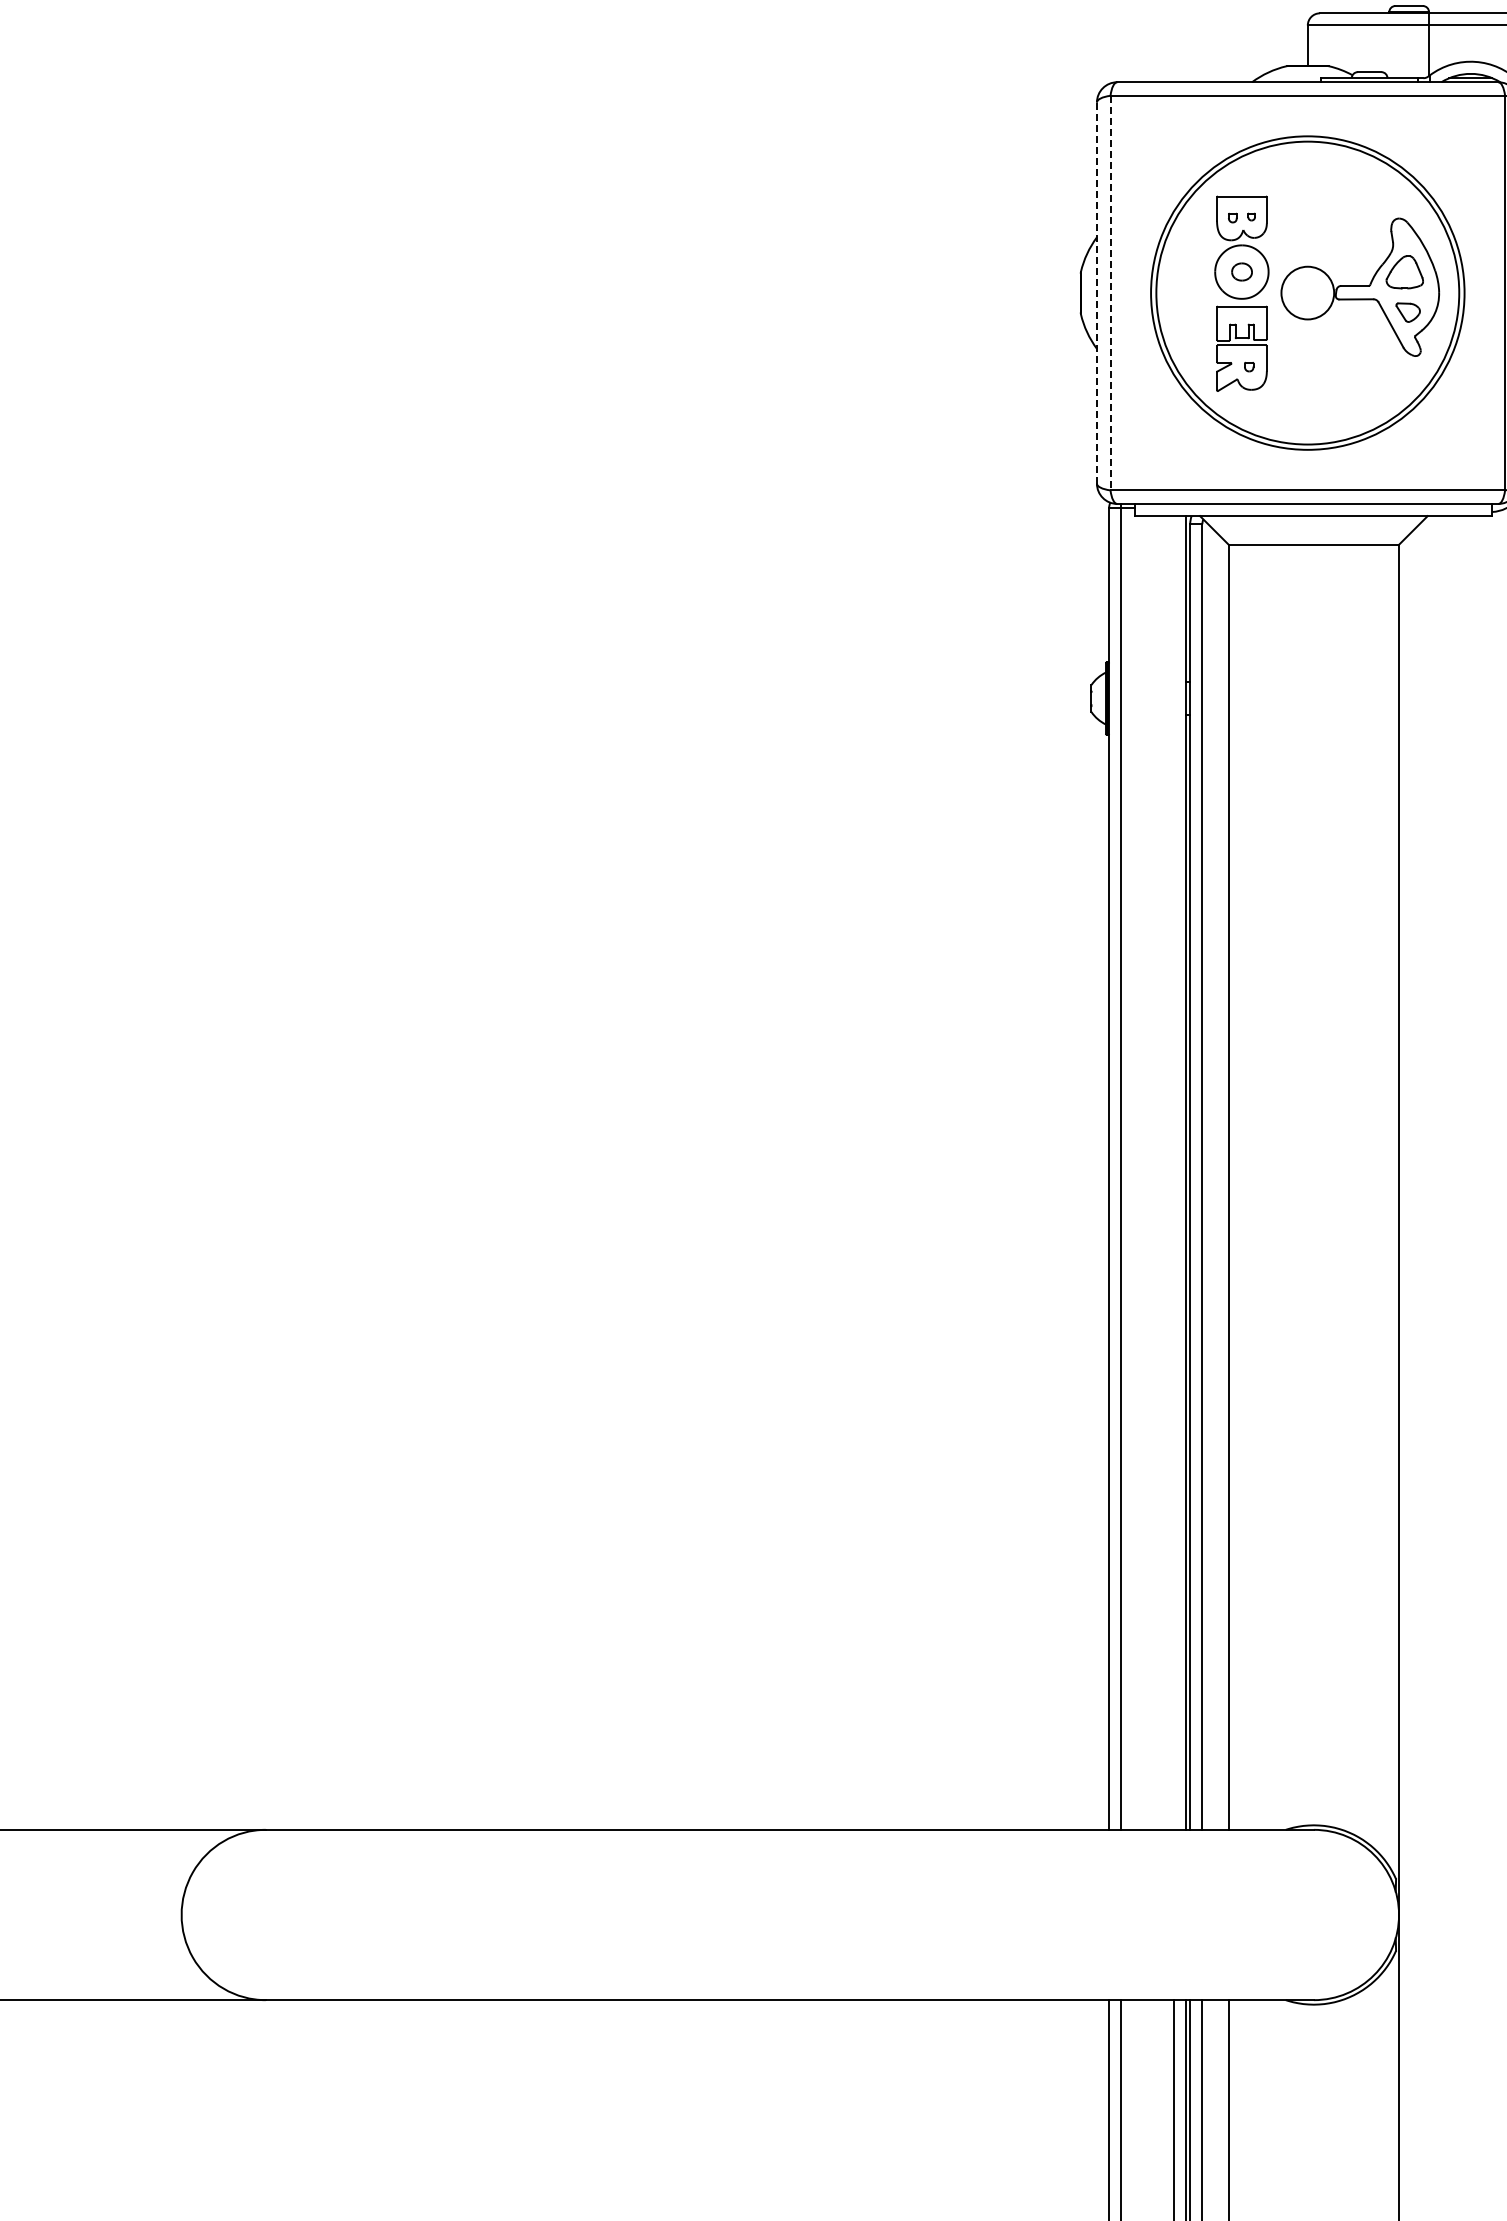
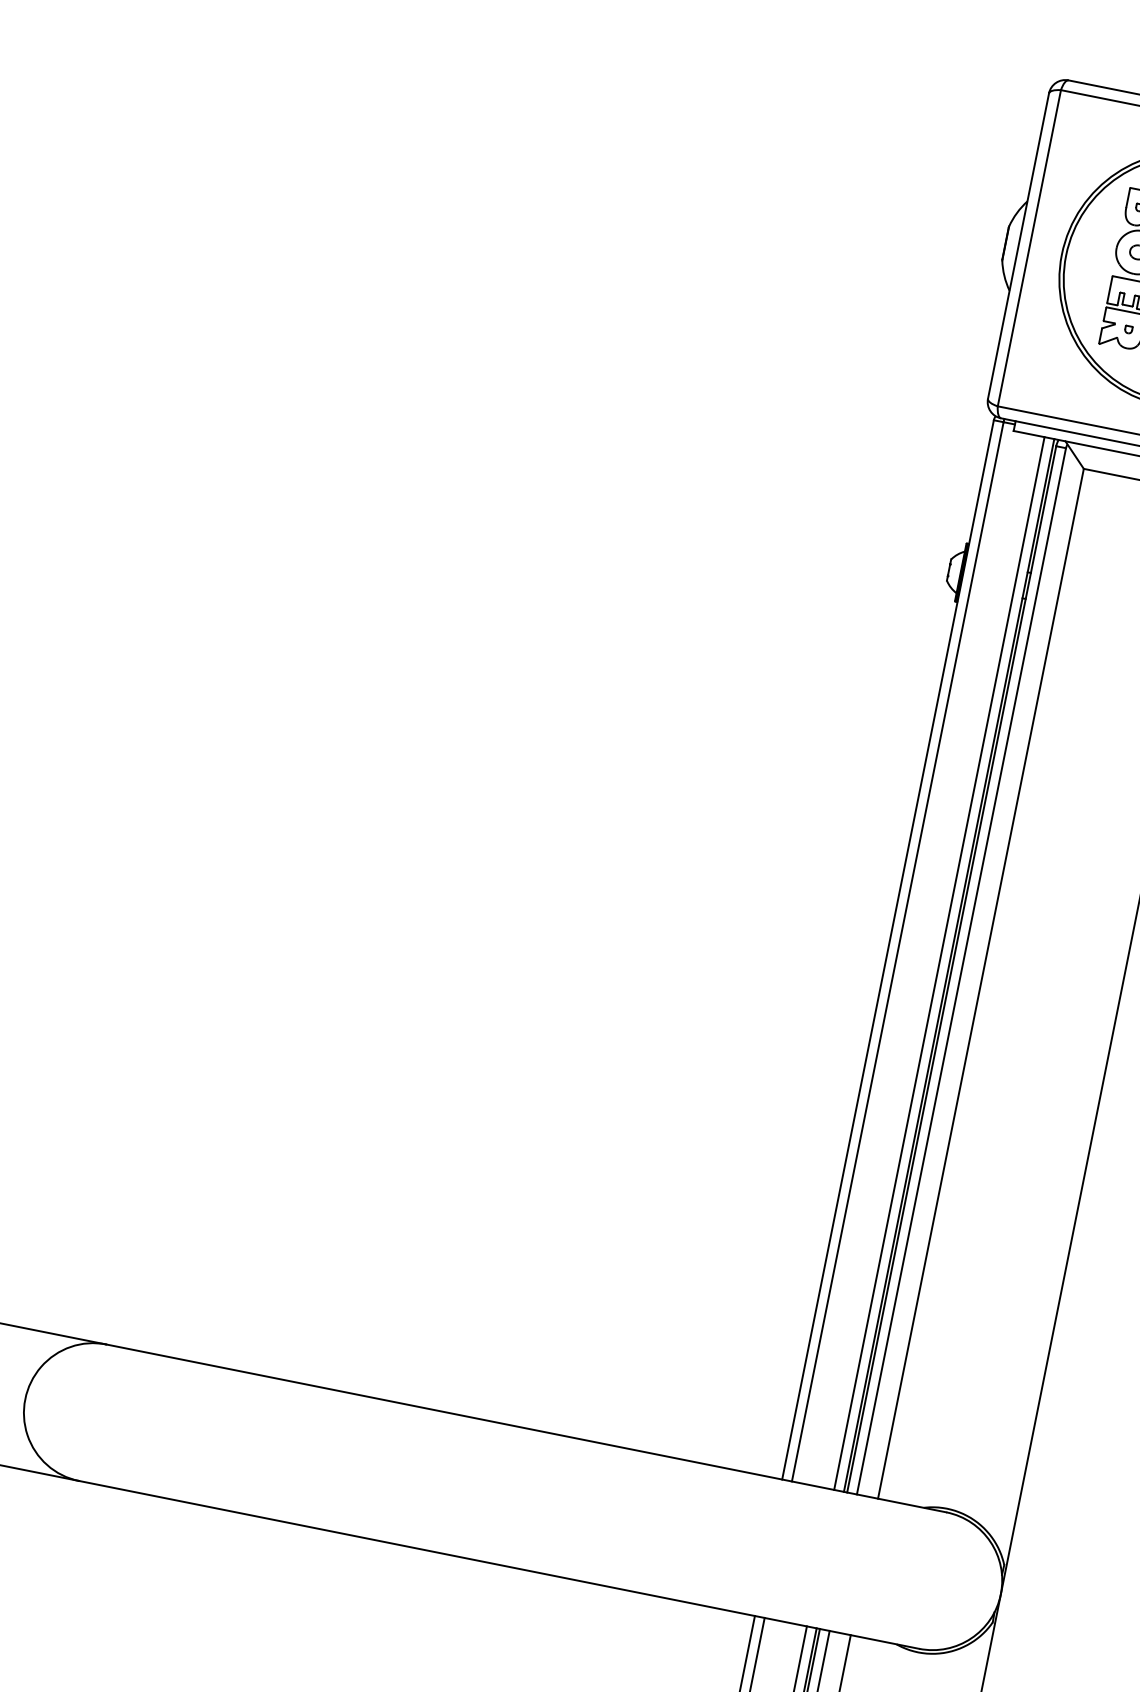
line: (1096, 293) -> (1018, 246), dashed -> solid
line: (1110, 293) -> (1029, 248), dashed -> solid
line: (1174, 1172) -> (939, 963), added

